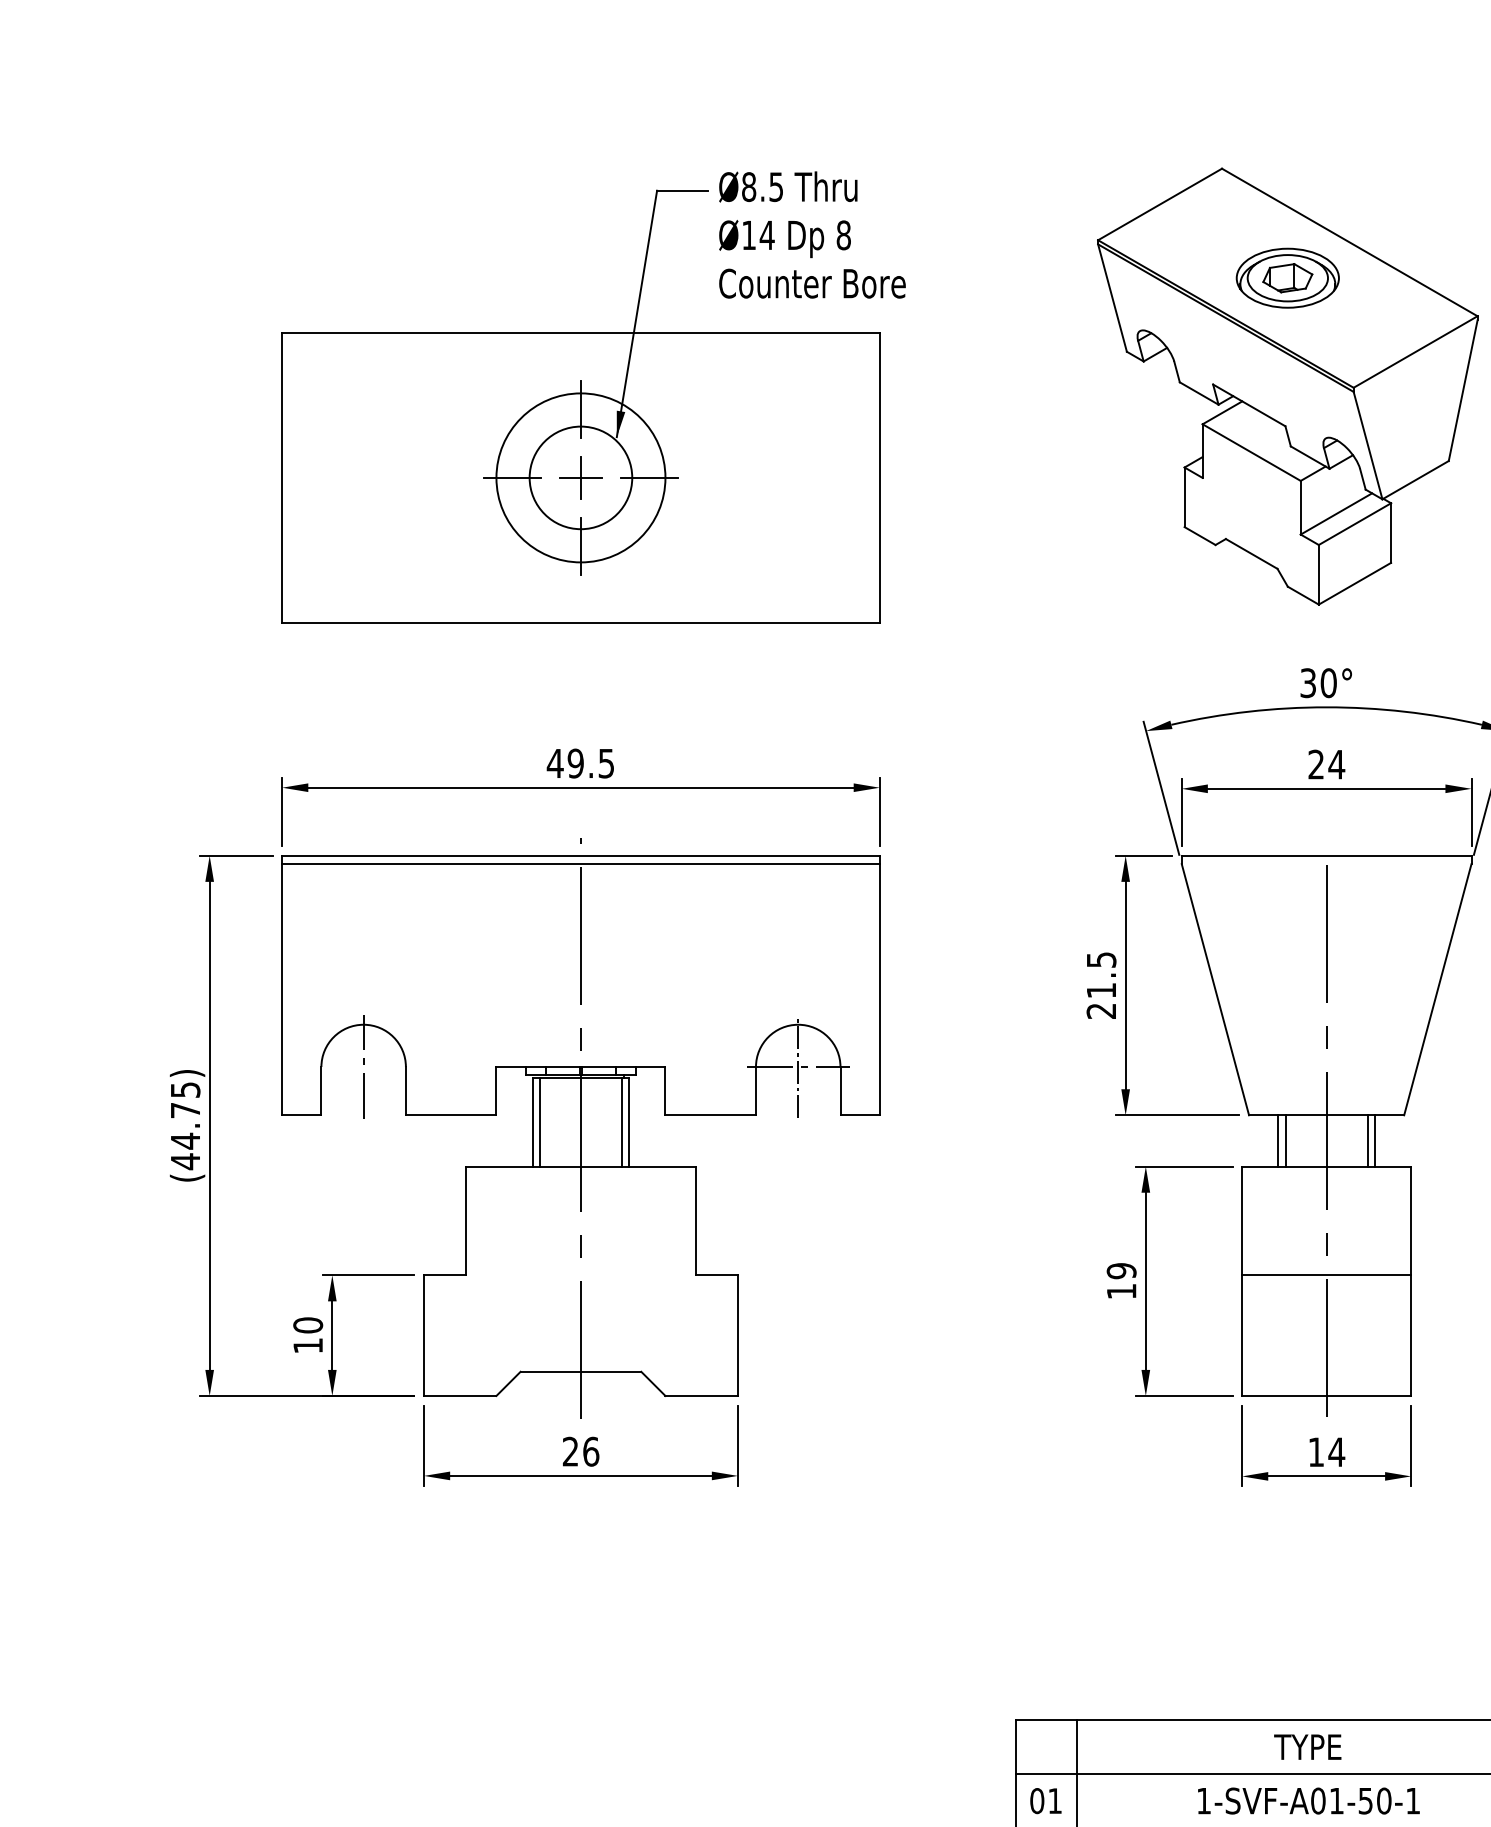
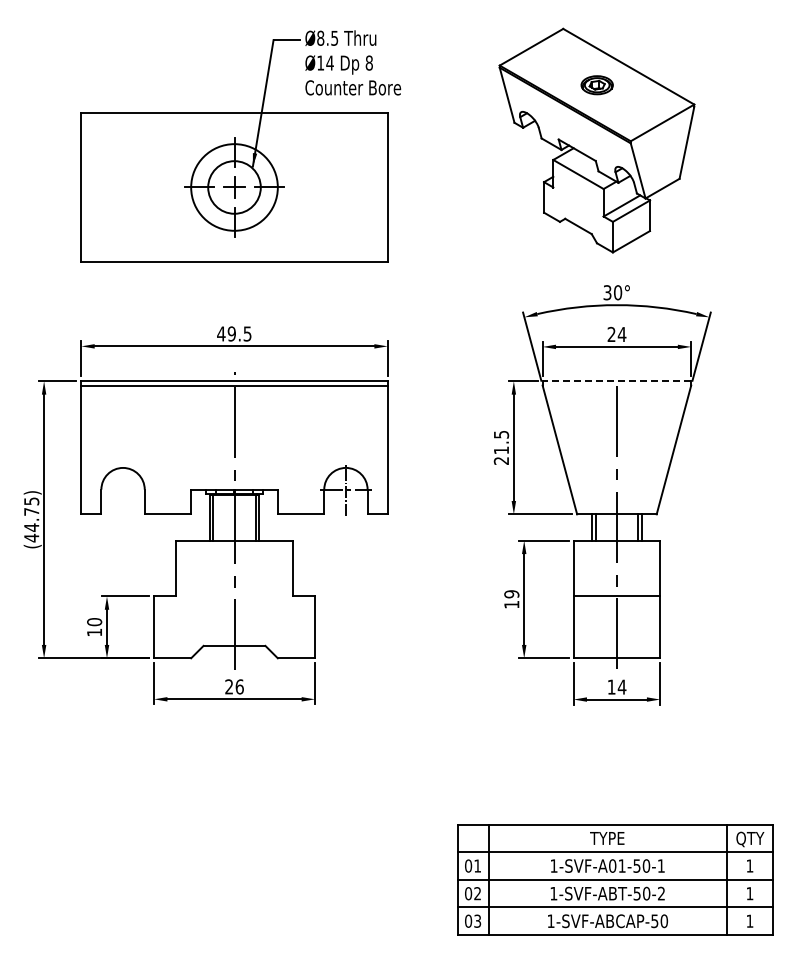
part: (1288, 279) -> (597, 85), size x0.6
line: (1325, 856) -> (616, 381), solid -> dashed
line: (364, 1066) -> (123, 489), removed

